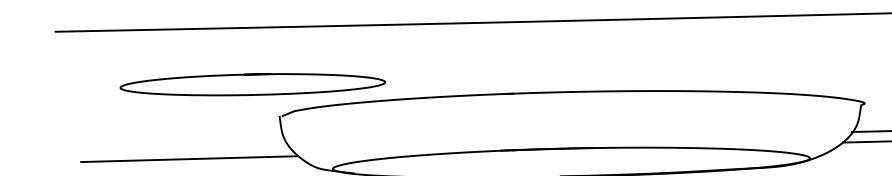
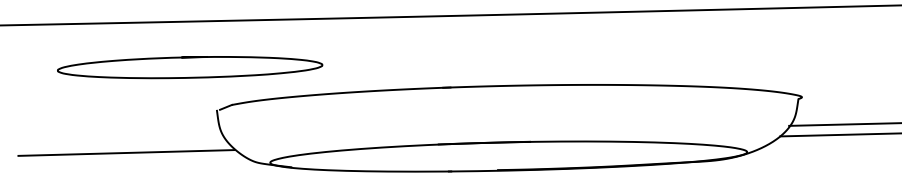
part: (253, 84) -> (190, 67), moved

